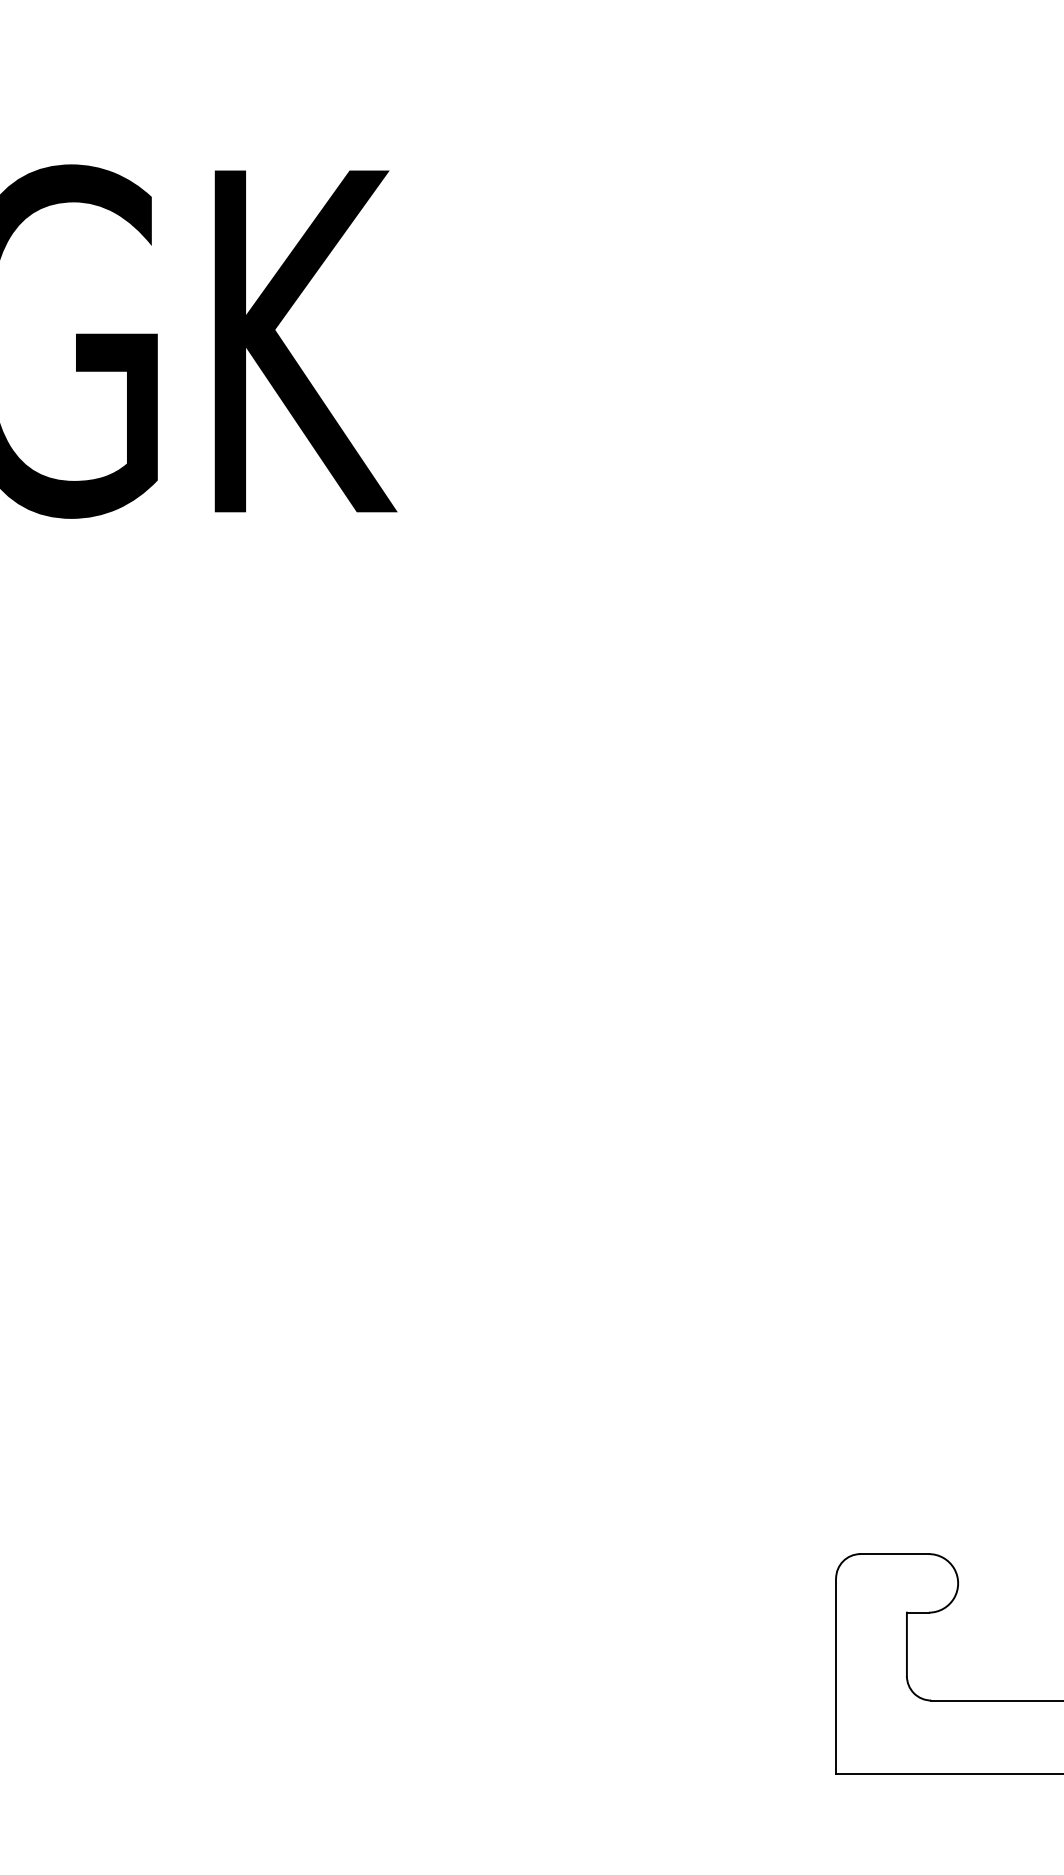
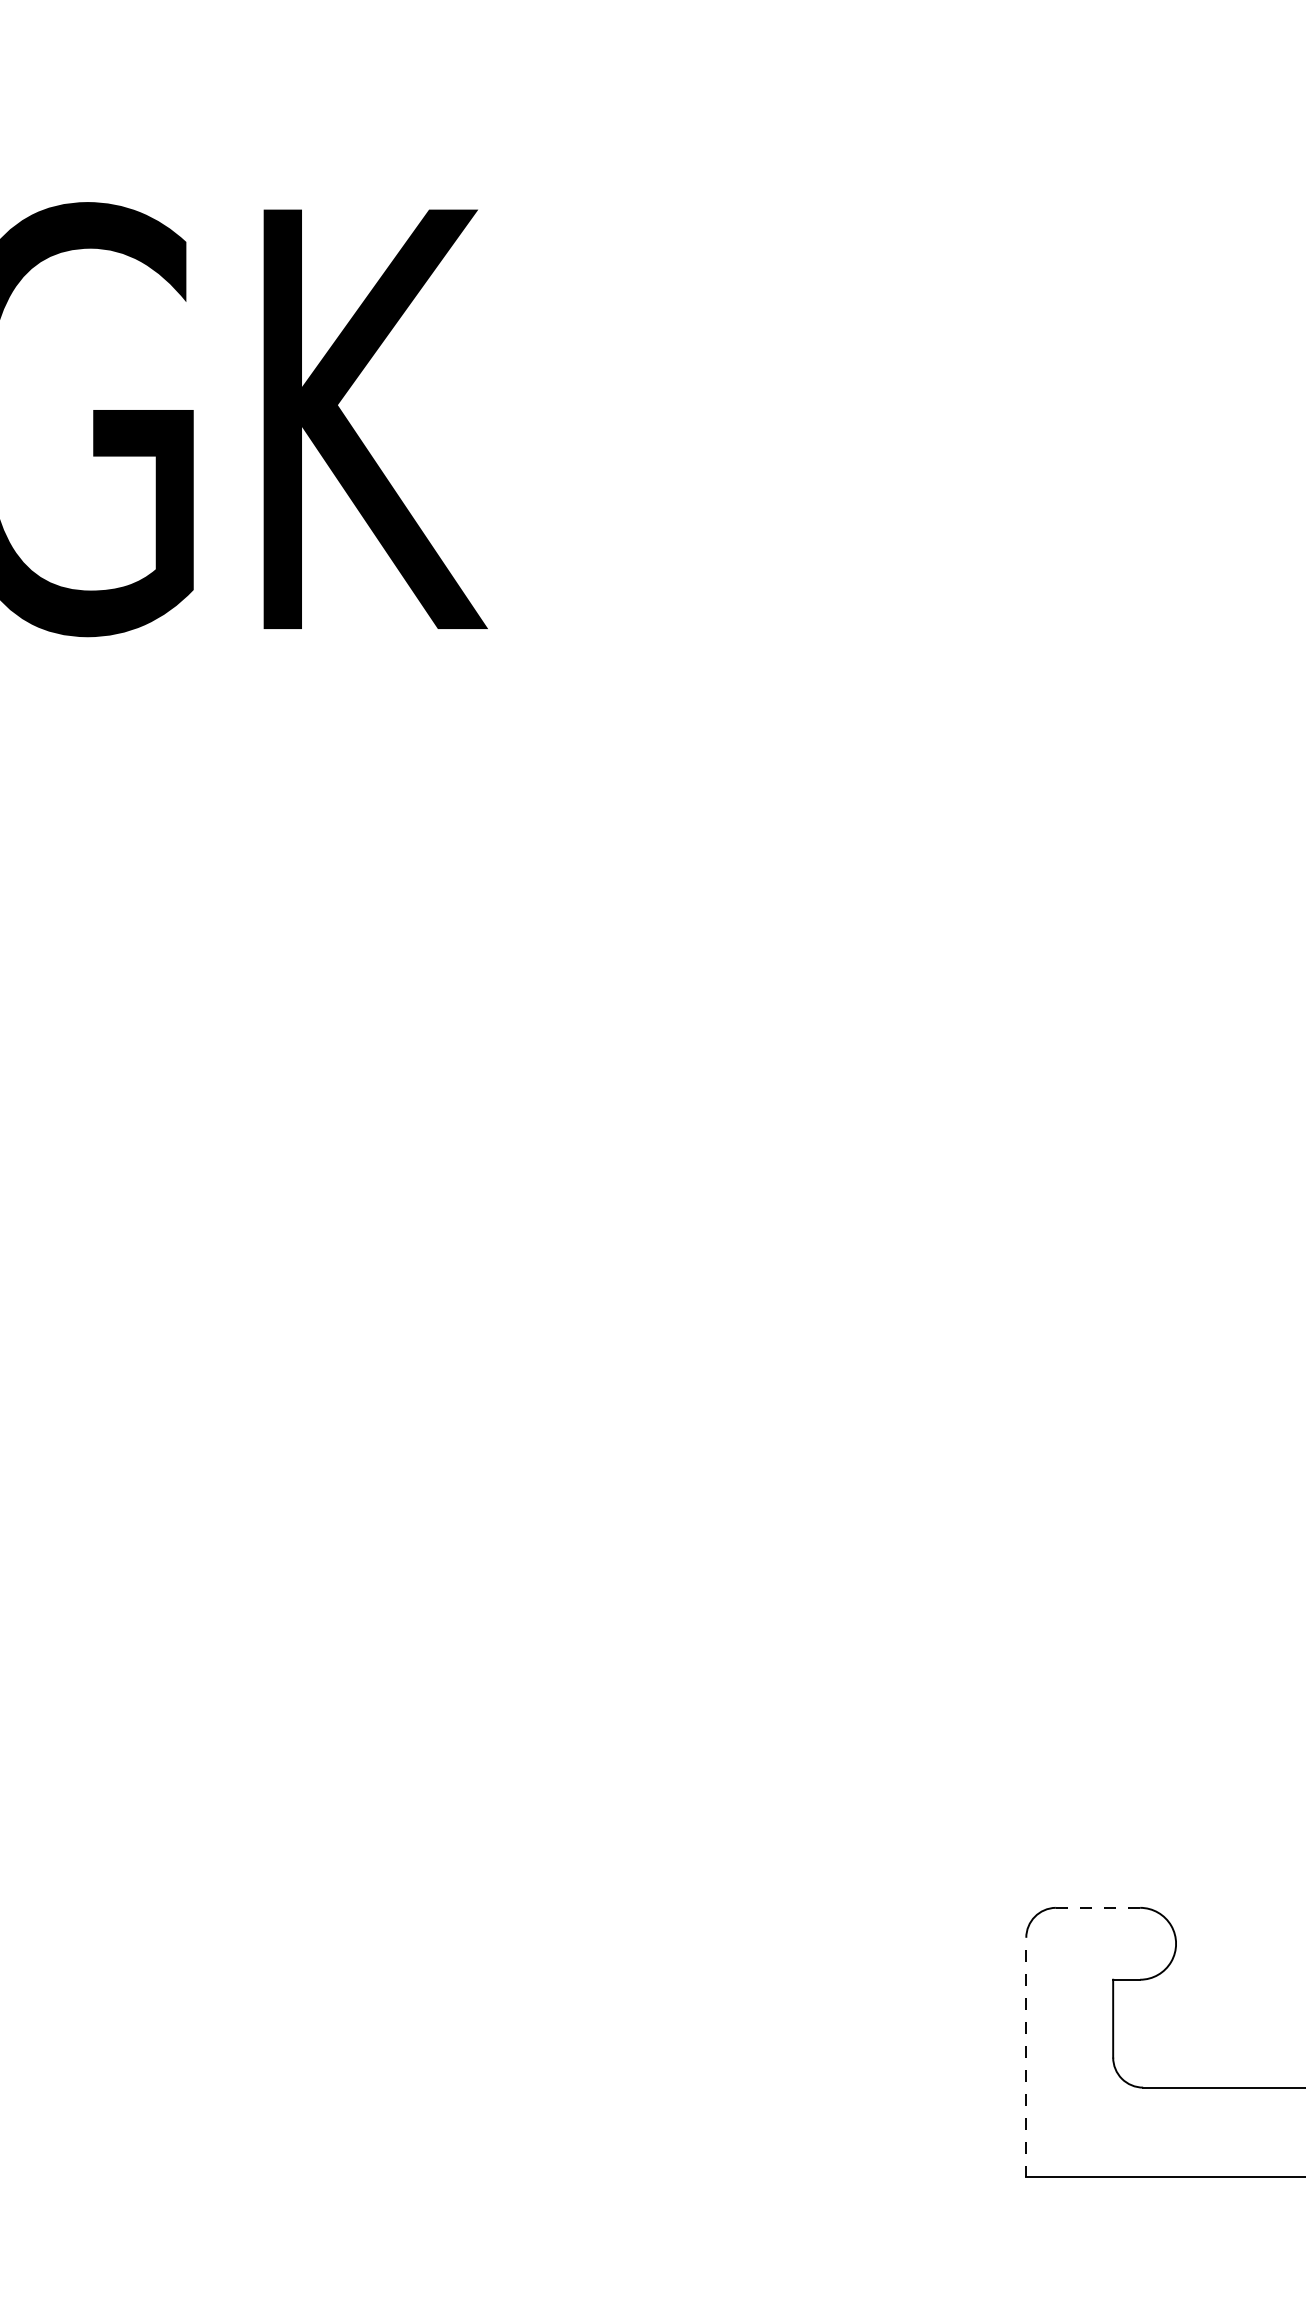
line: (894, 1553) -> (1098, 1907), solid -> dashed
line: (836, 1676) -> (1026, 2057), solid -> dashed

